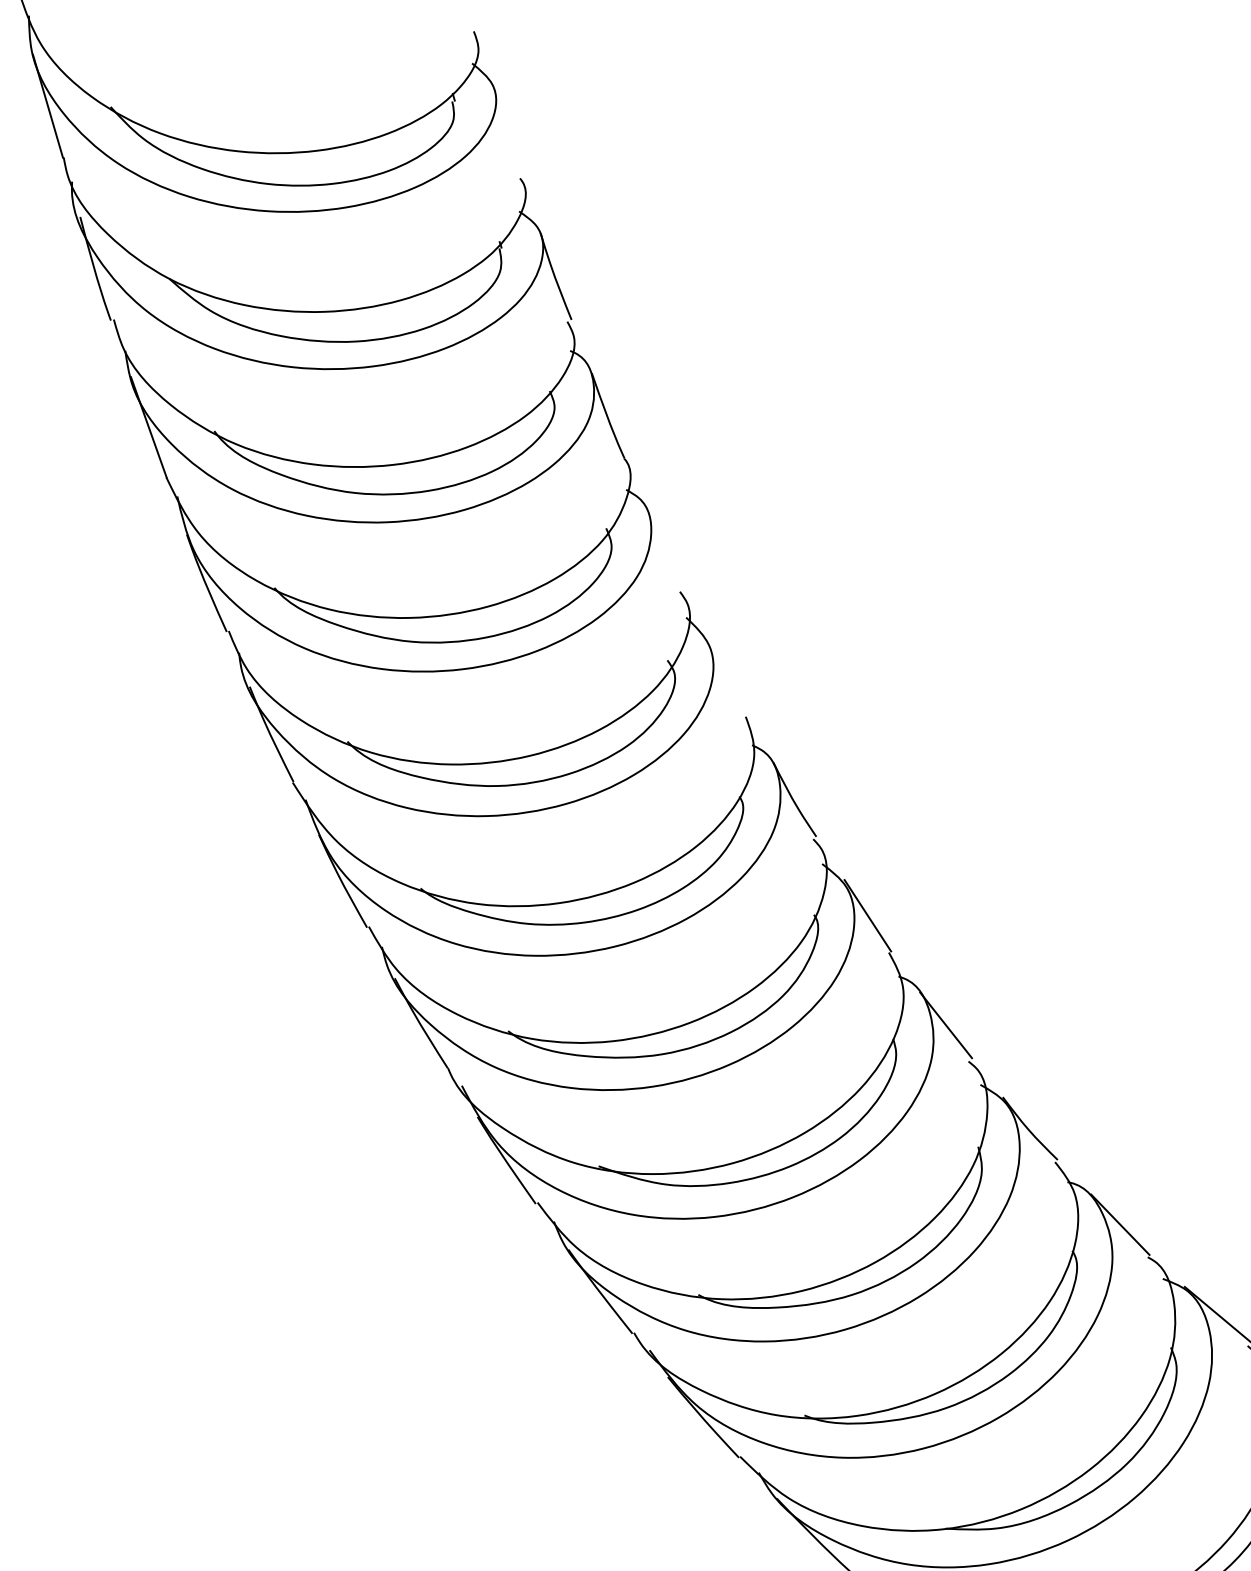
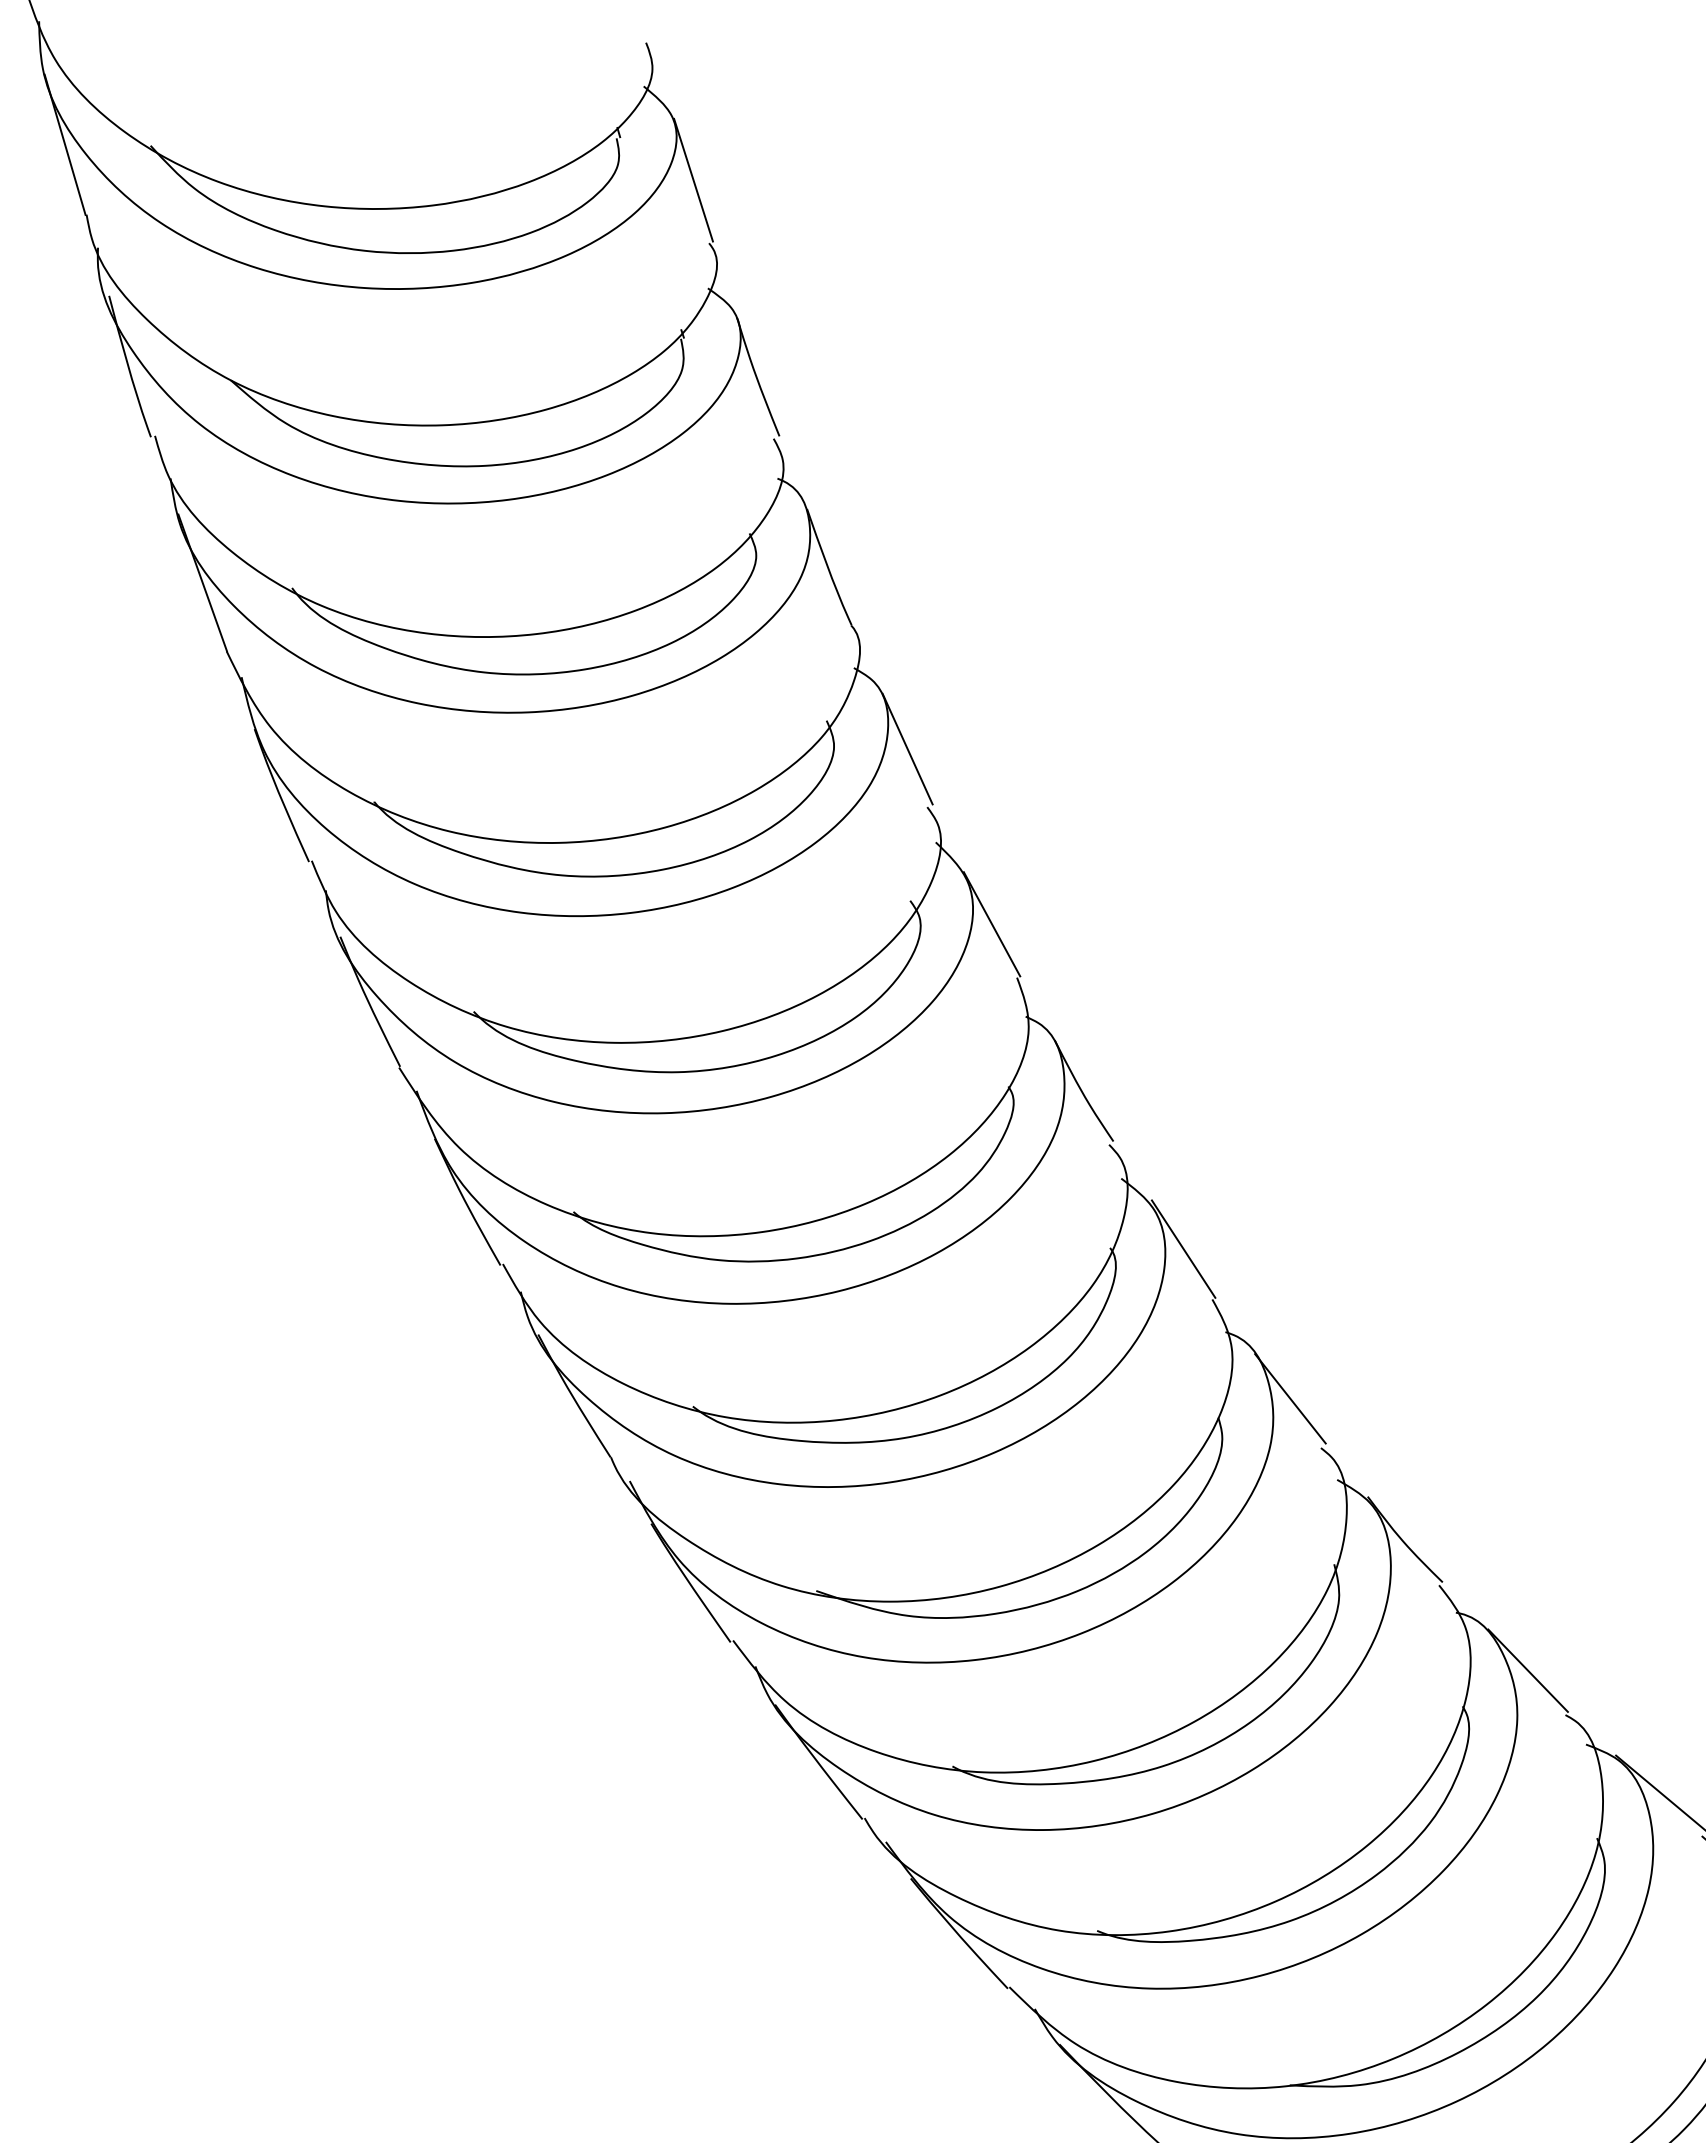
line: (508, 131) -> (693, 179), added
line: (665, 548) -> (907, 748), added
line: (727, 677) -> (991, 924), added

